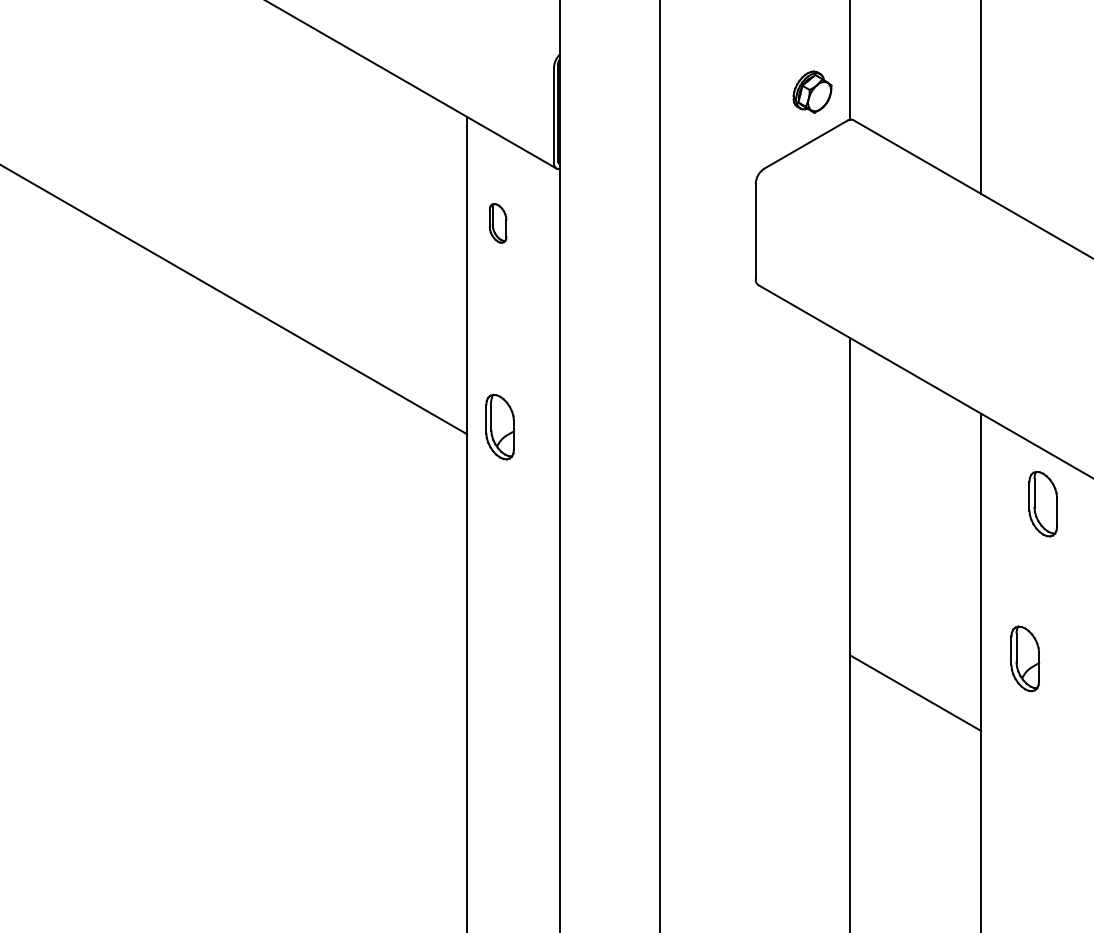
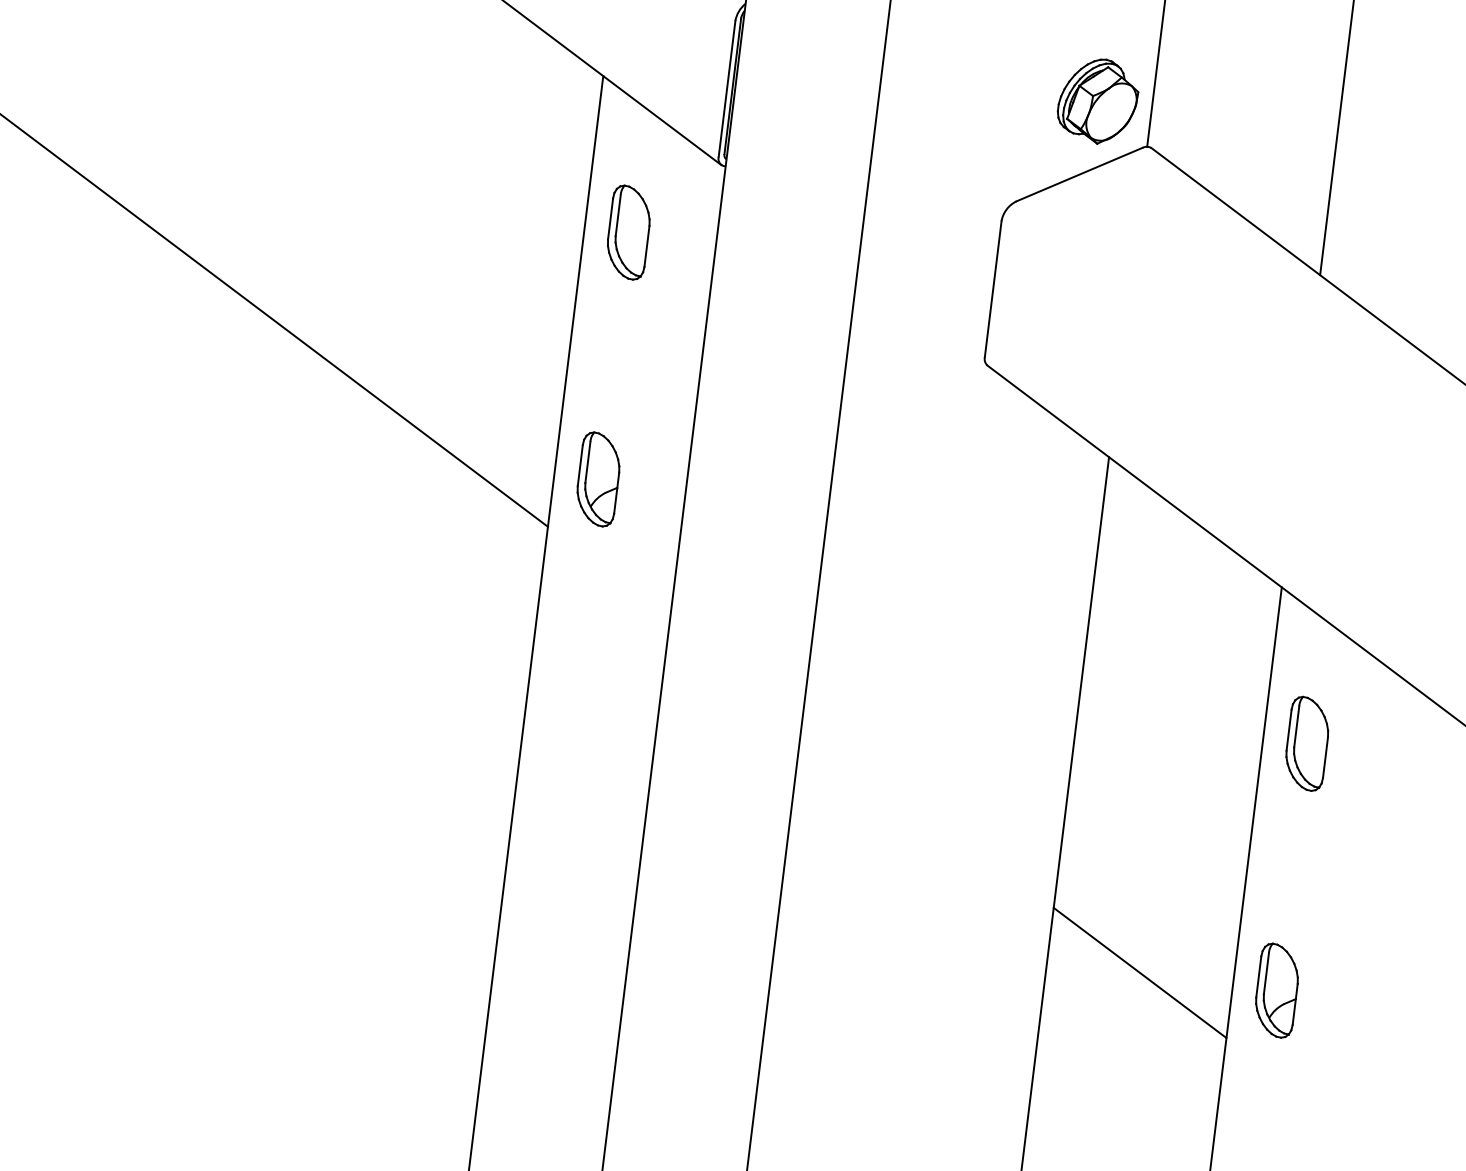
part: (812, 91) -> (1098, 100), size x1.43
part: (497, 223) -> (627, 232), size x1.67
part: (499, 426) -> (597, 478), moved
part: (1042, 503) -> (1306, 742), moved
part: (1025, 658) -> (1277, 990), moved

